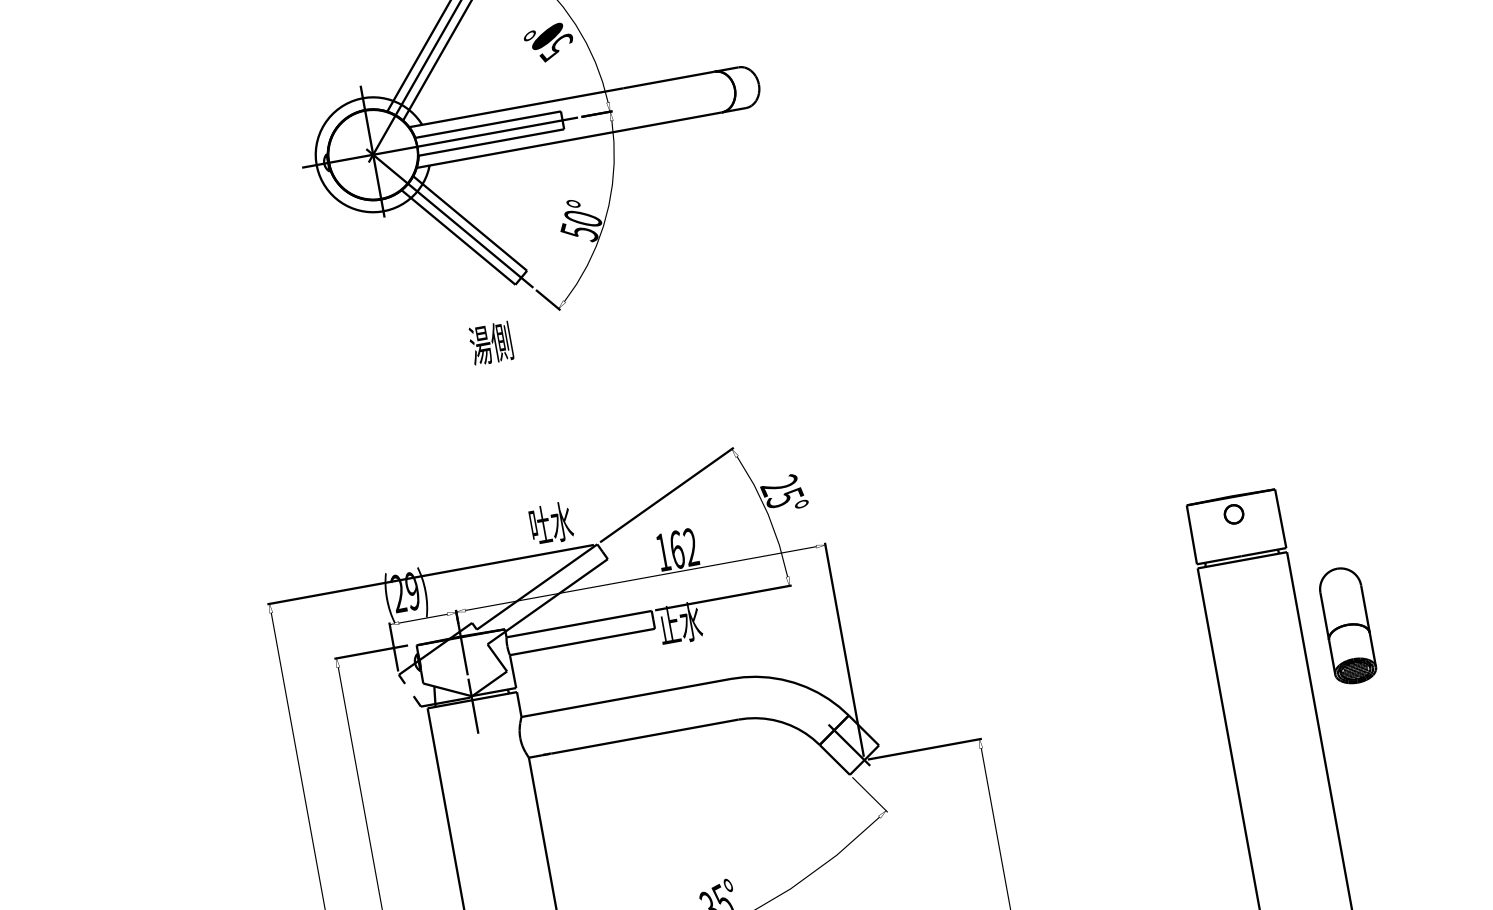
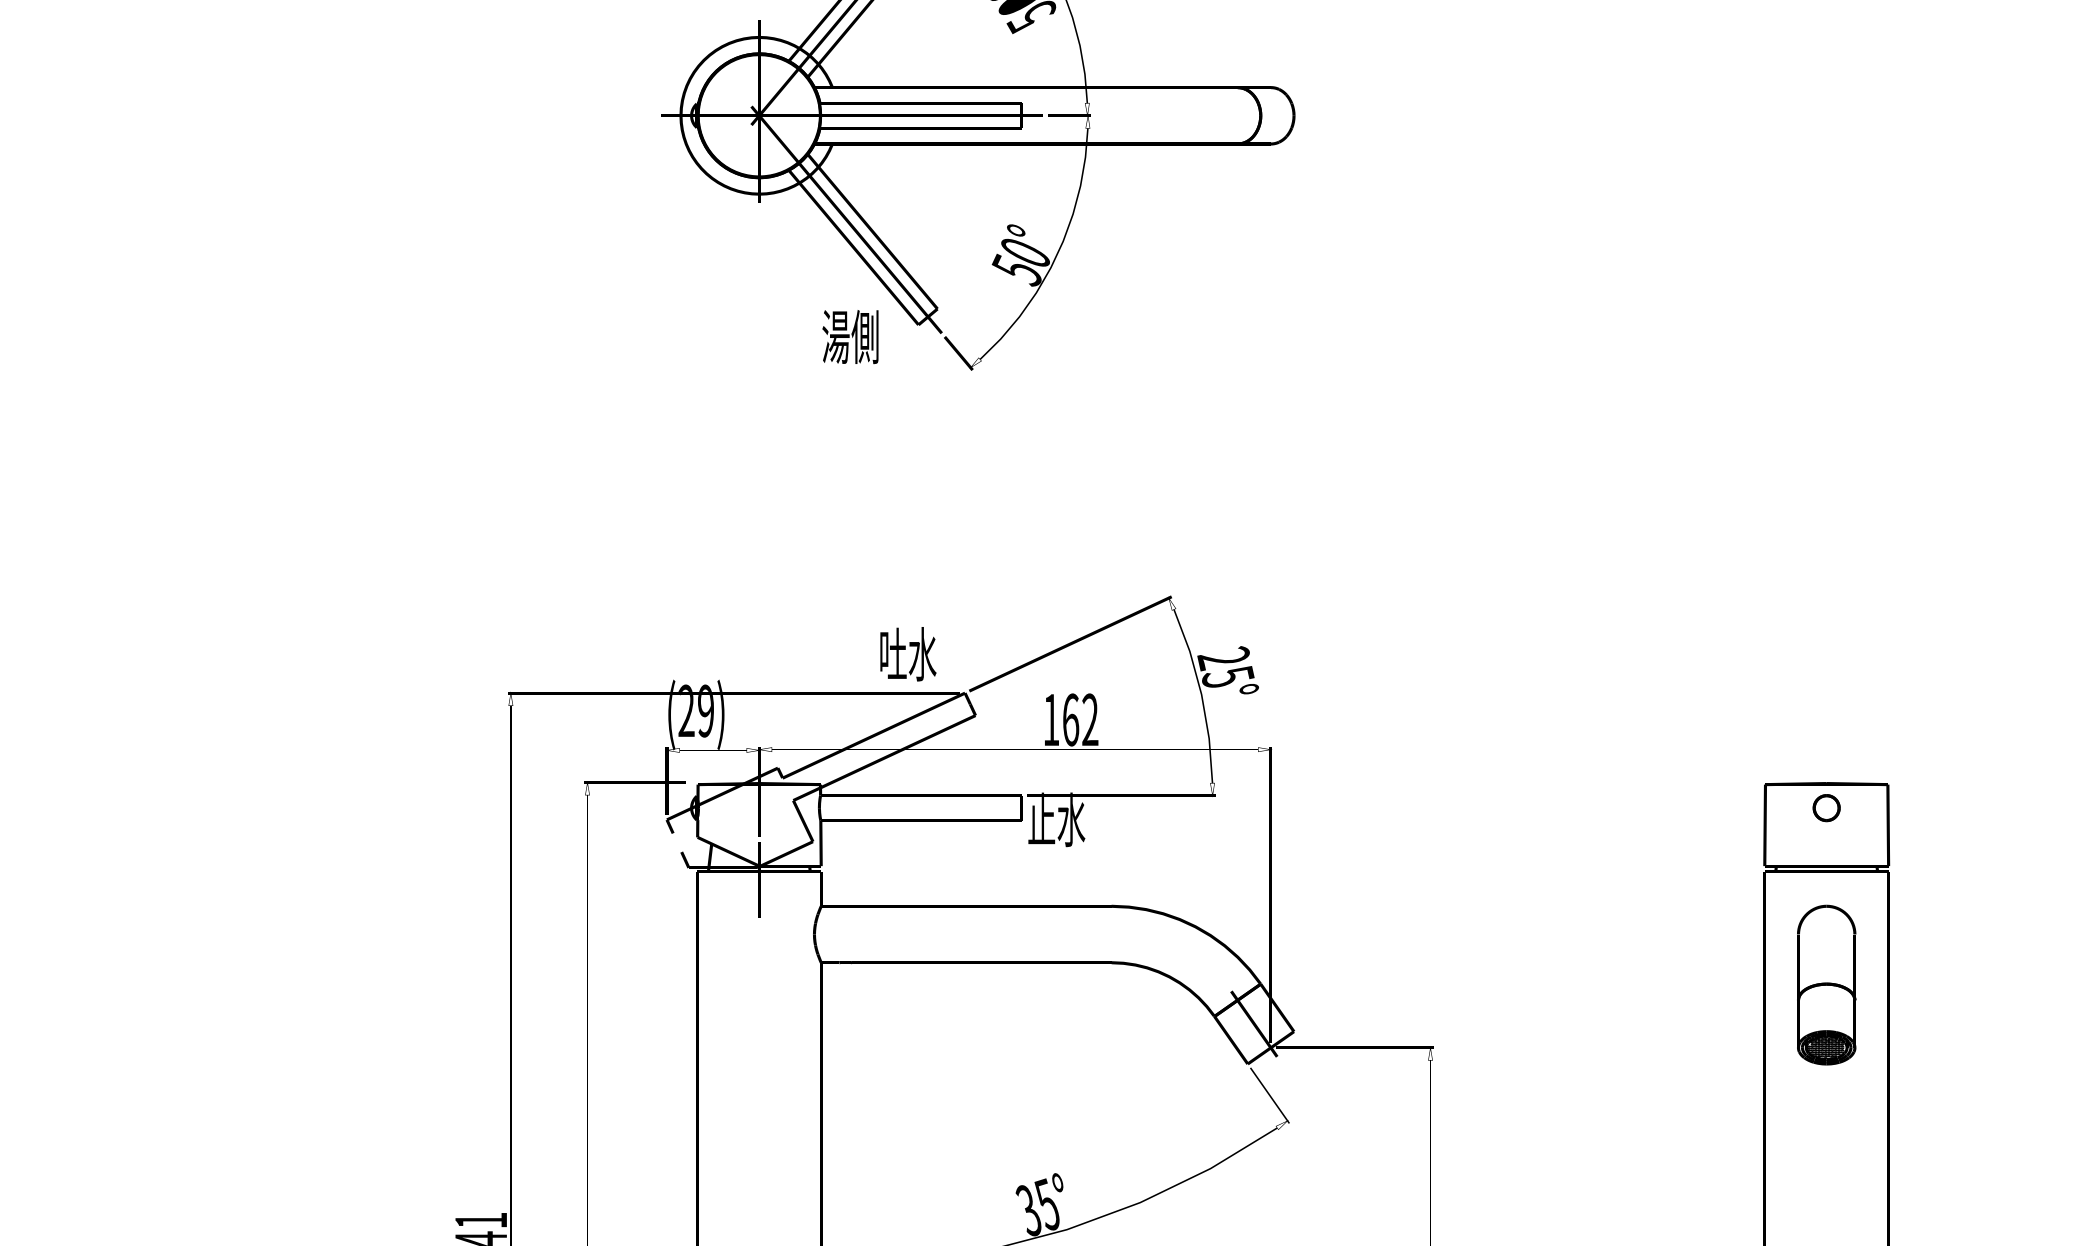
text: (491, 343) -> (850, 336), moved
part: (1347, 625) -> (1826, 984), moved

